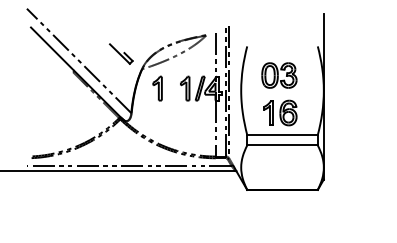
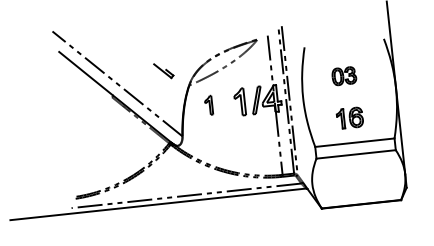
part: (120, 53) -> (163, 70), size x0.7
part: (279, 75) -> (344, 76), size x0.6
part: (157, 88) -> (208, 105), size x0.7
part: (280, 112) -> (349, 117), size x0.7

